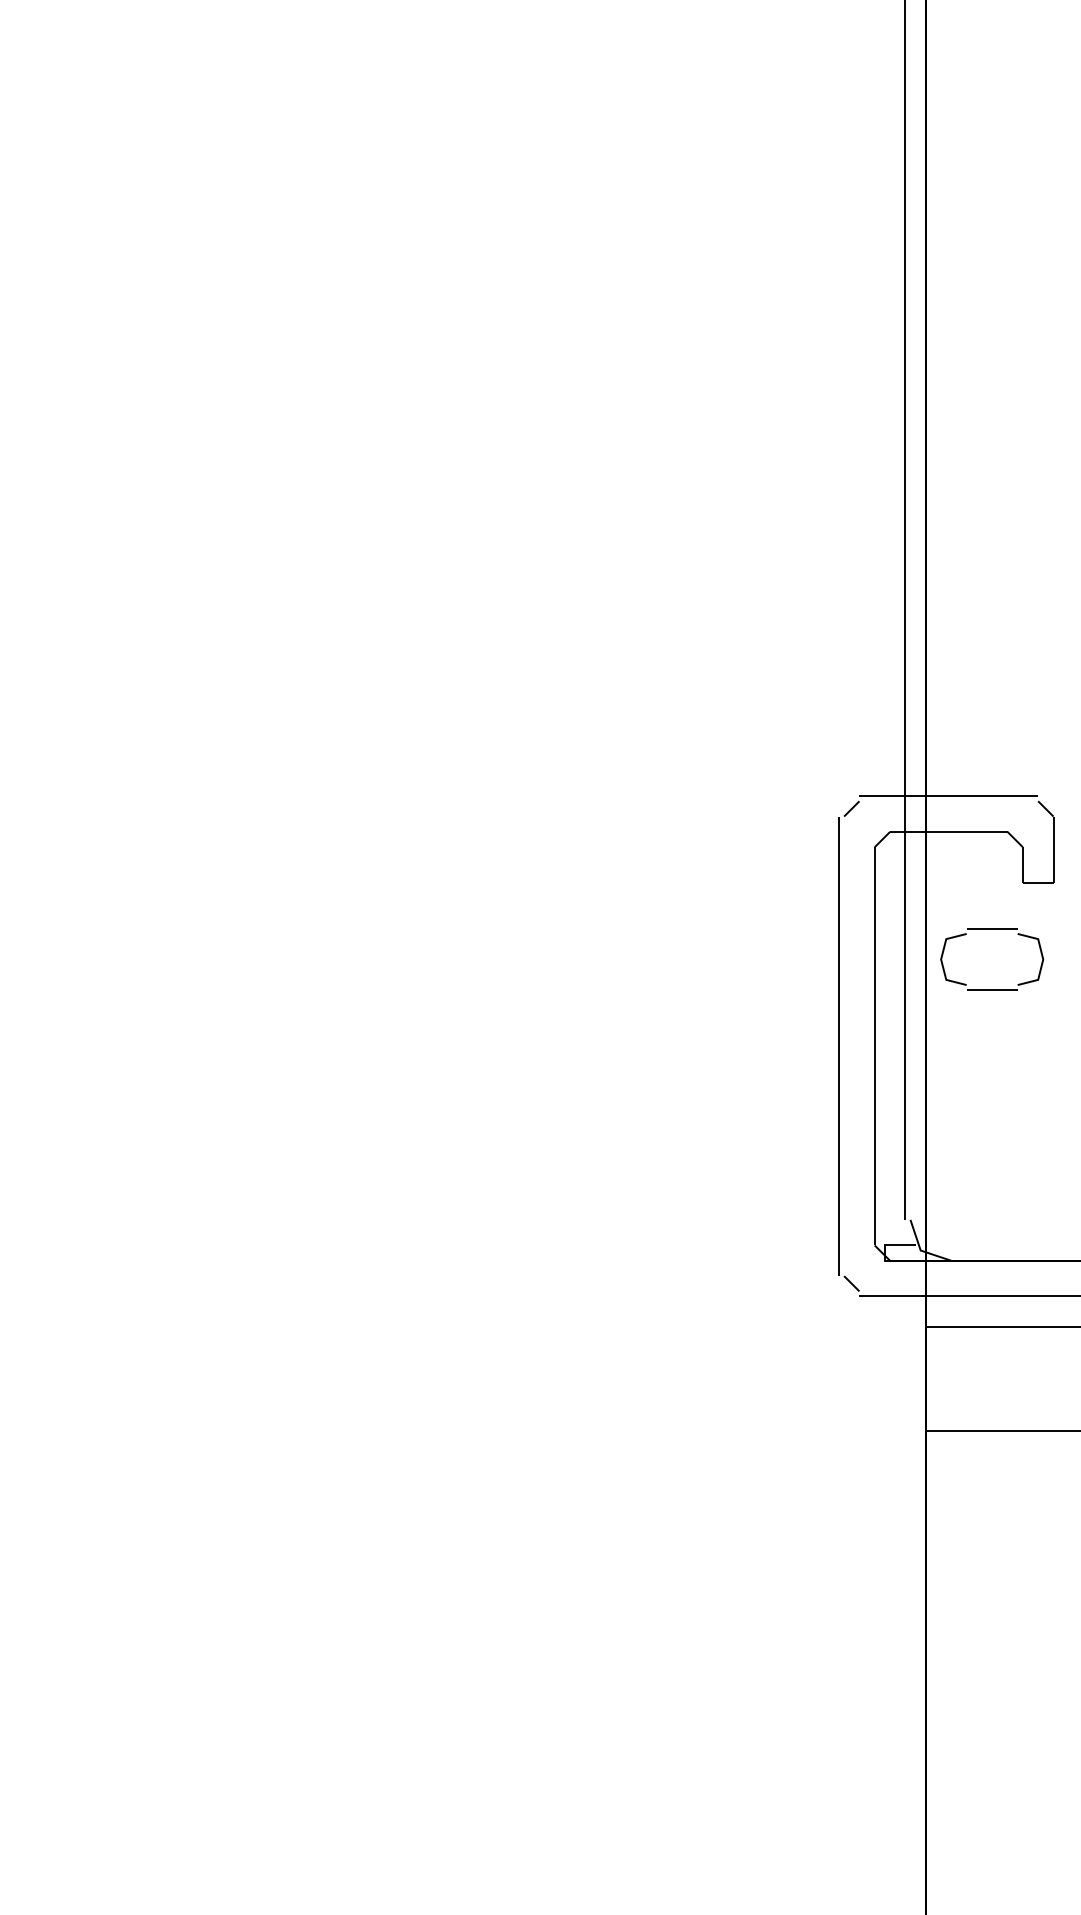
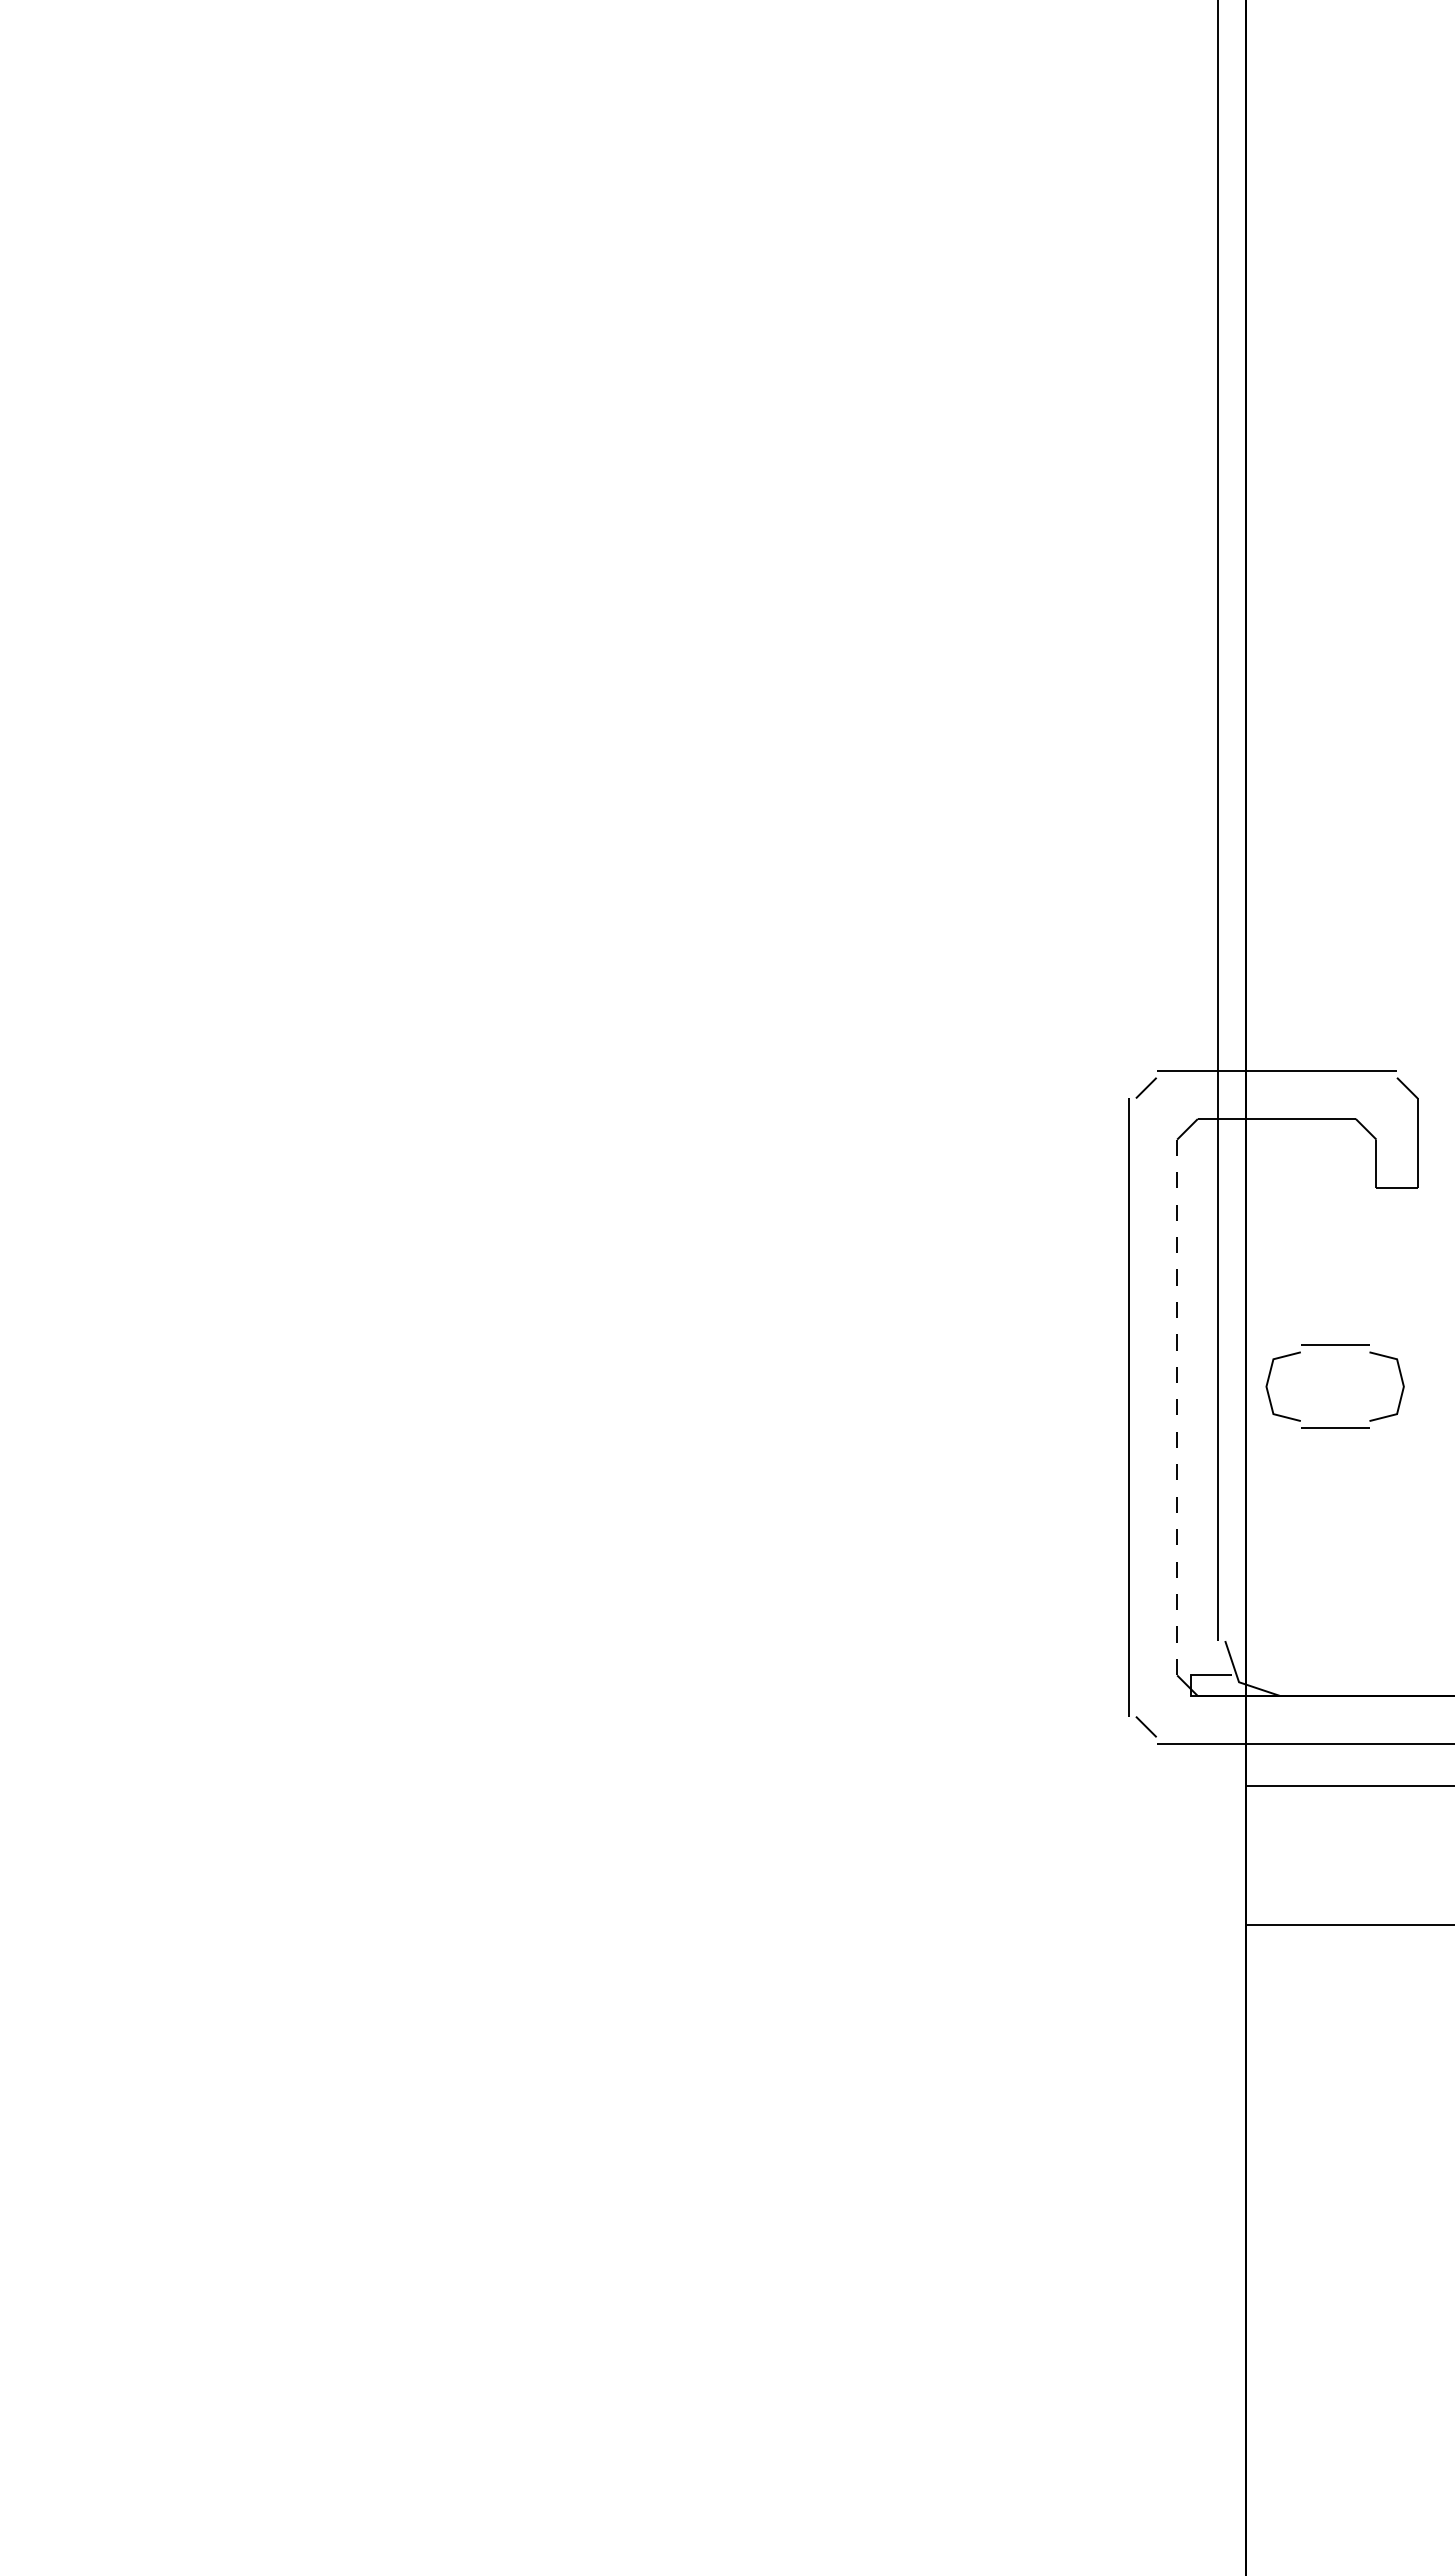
part: (991, 928) -> (1334, 1345), moved
line: (874, 1046) -> (1177, 1407), solid -> dashed

